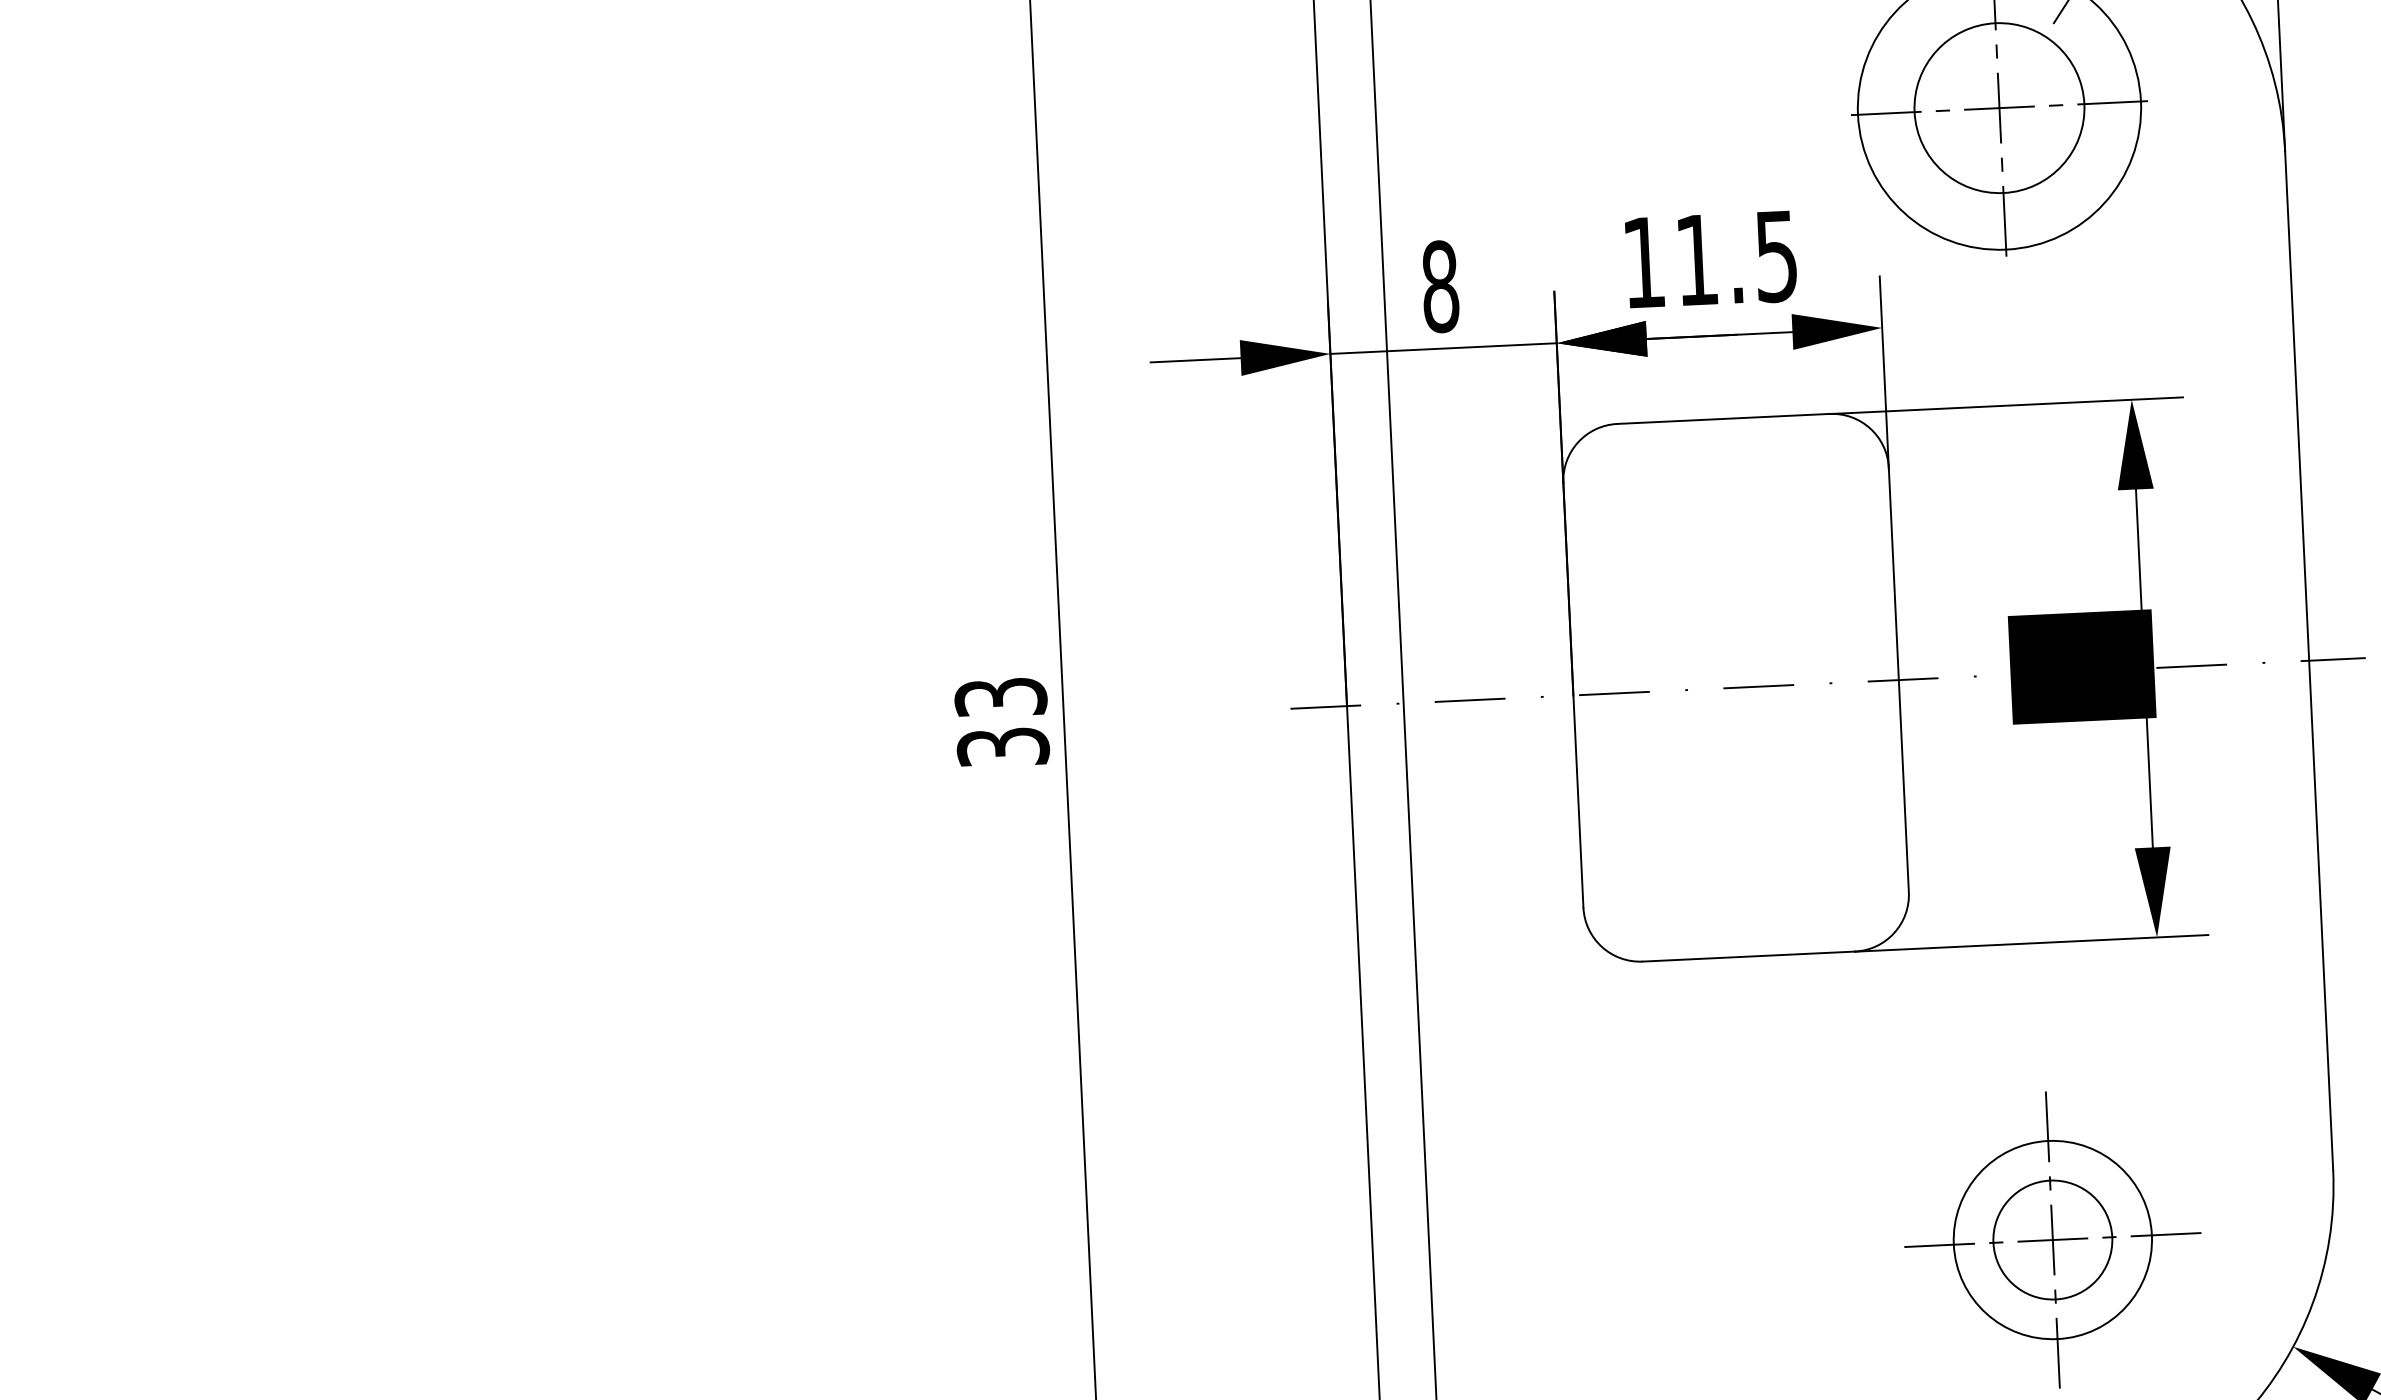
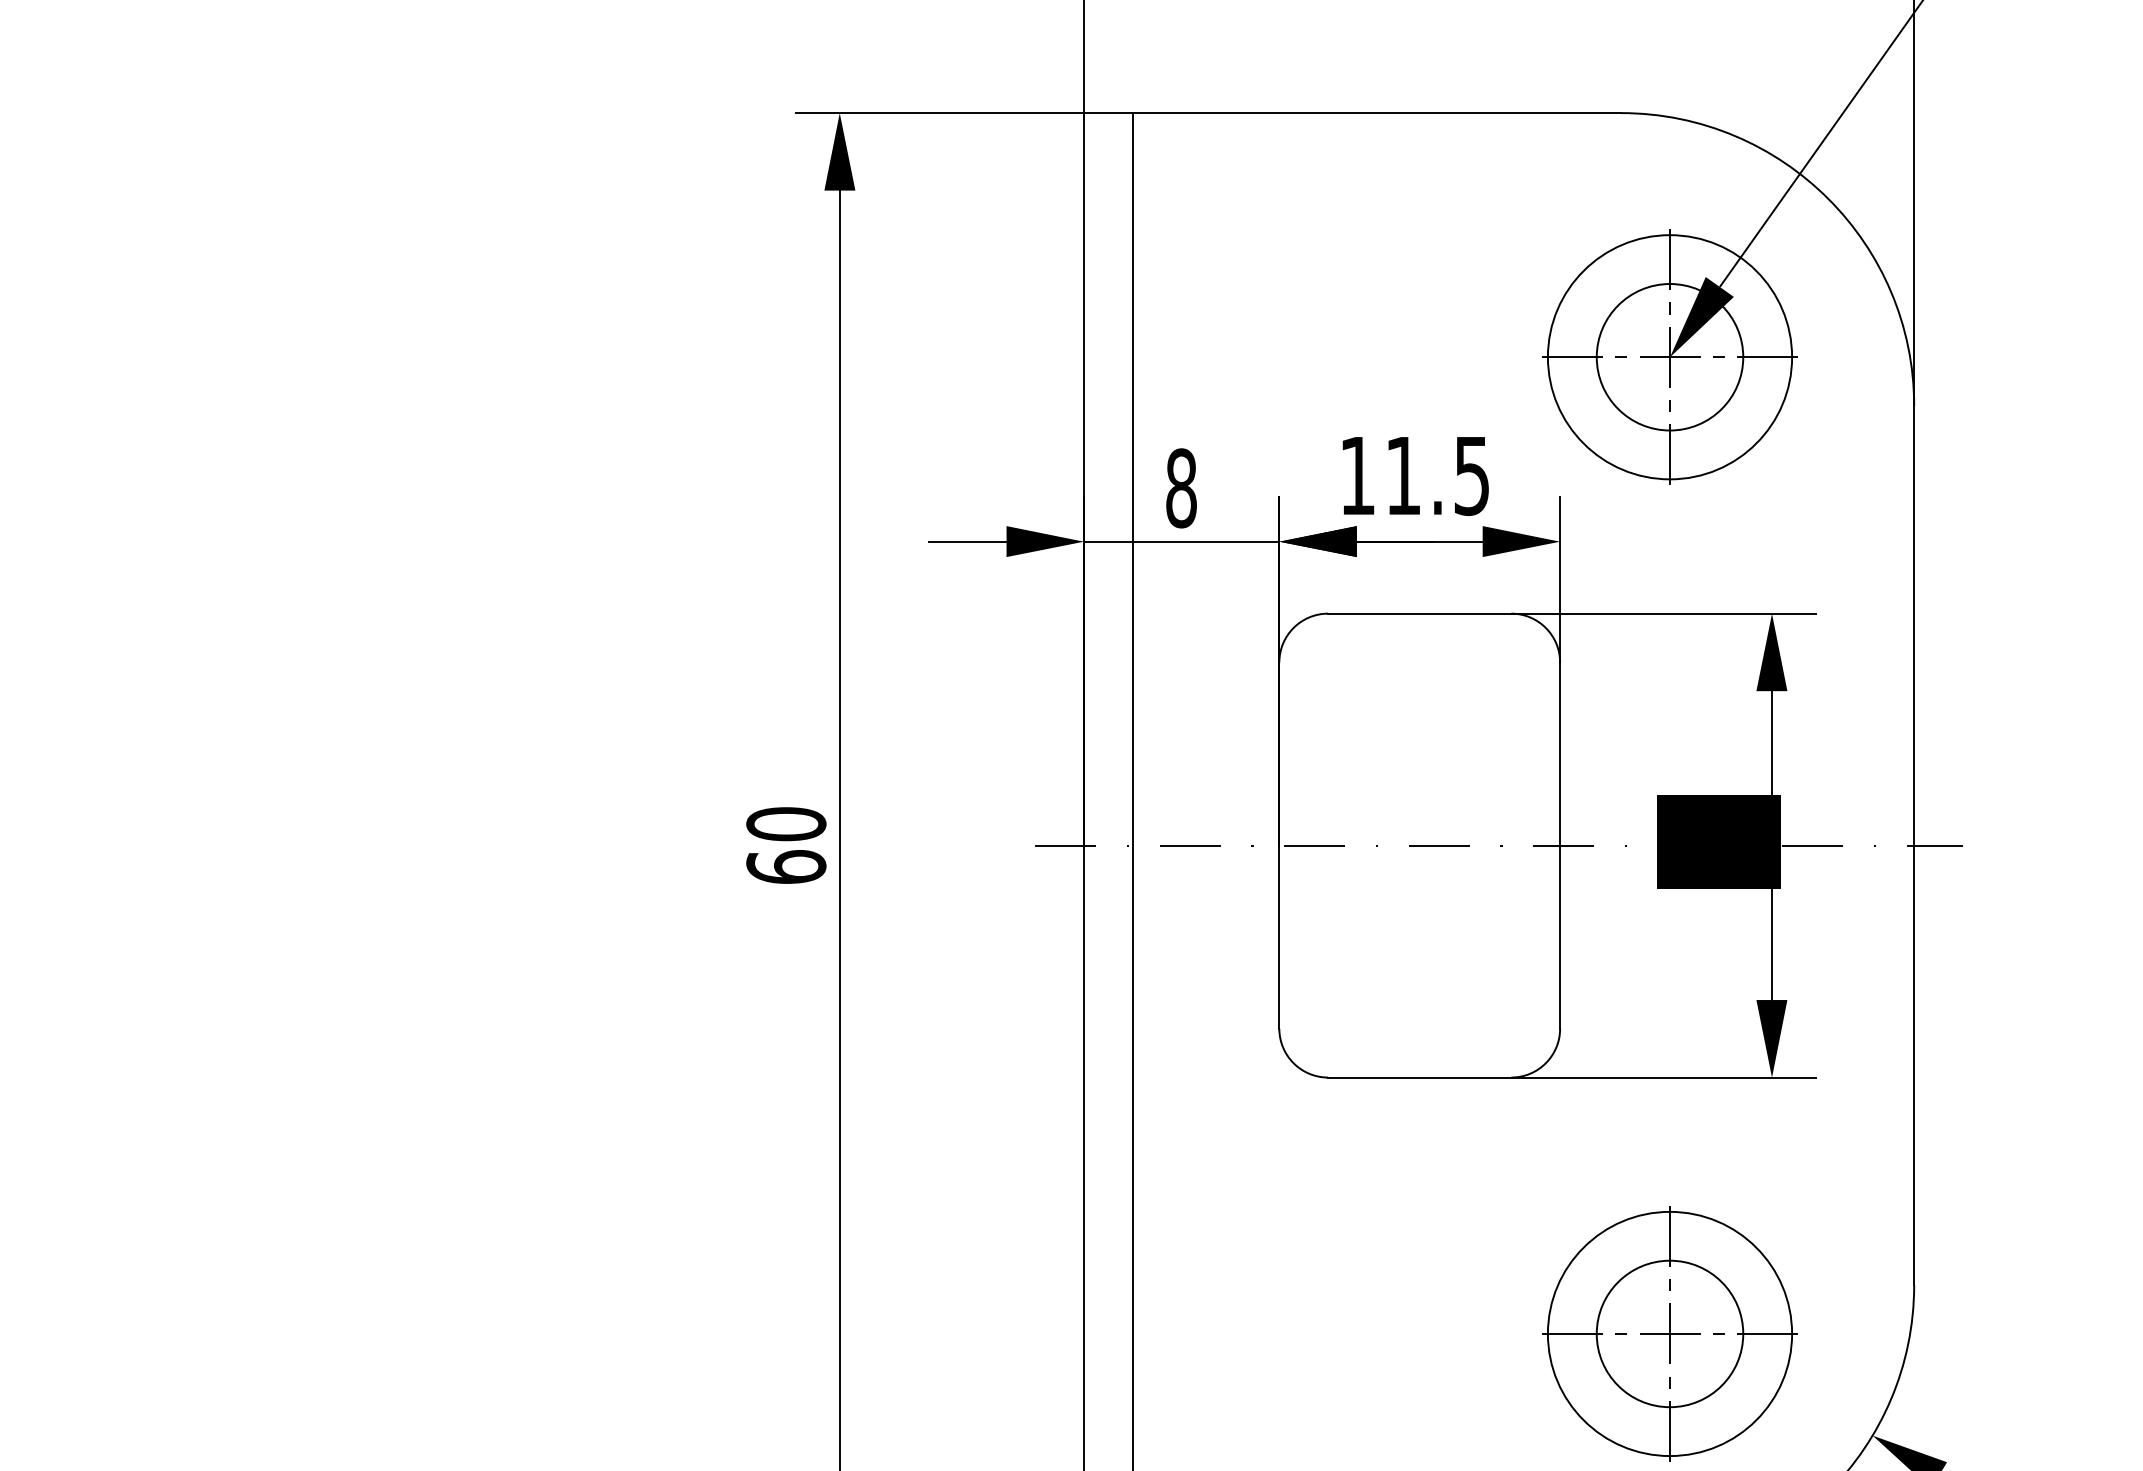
fill: (2033, 60) -> (1701, 317), added
text: (1002, 722) -> (786, 845), 33 -> 60
circle: (2052, 1239) -> (1669, 1333), size x1.43
circle: (2052, 1239) -> (1669, 1333), size x1.43

